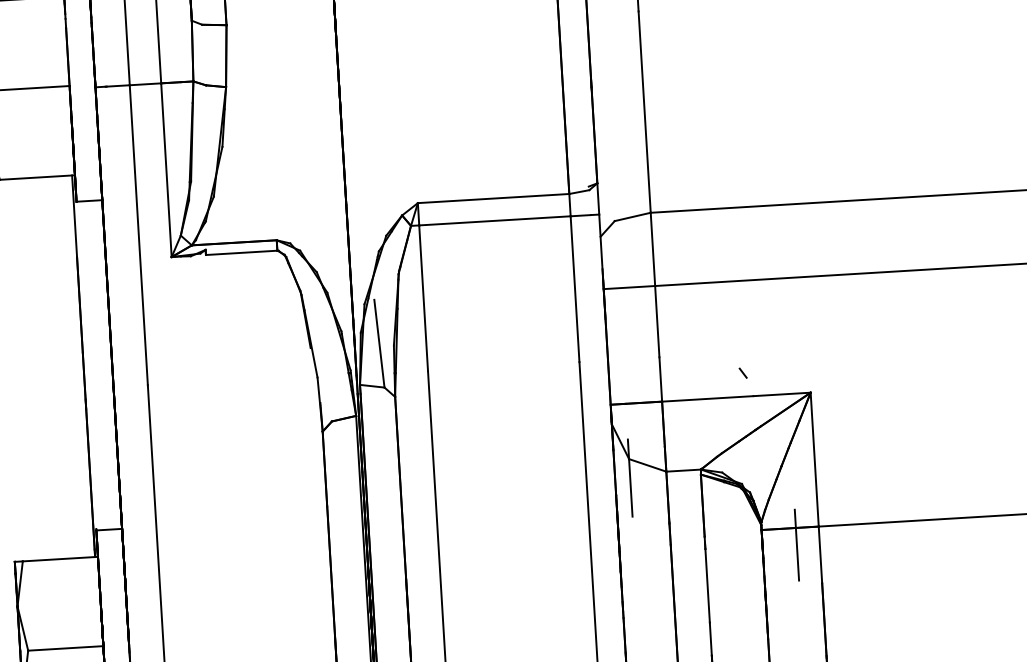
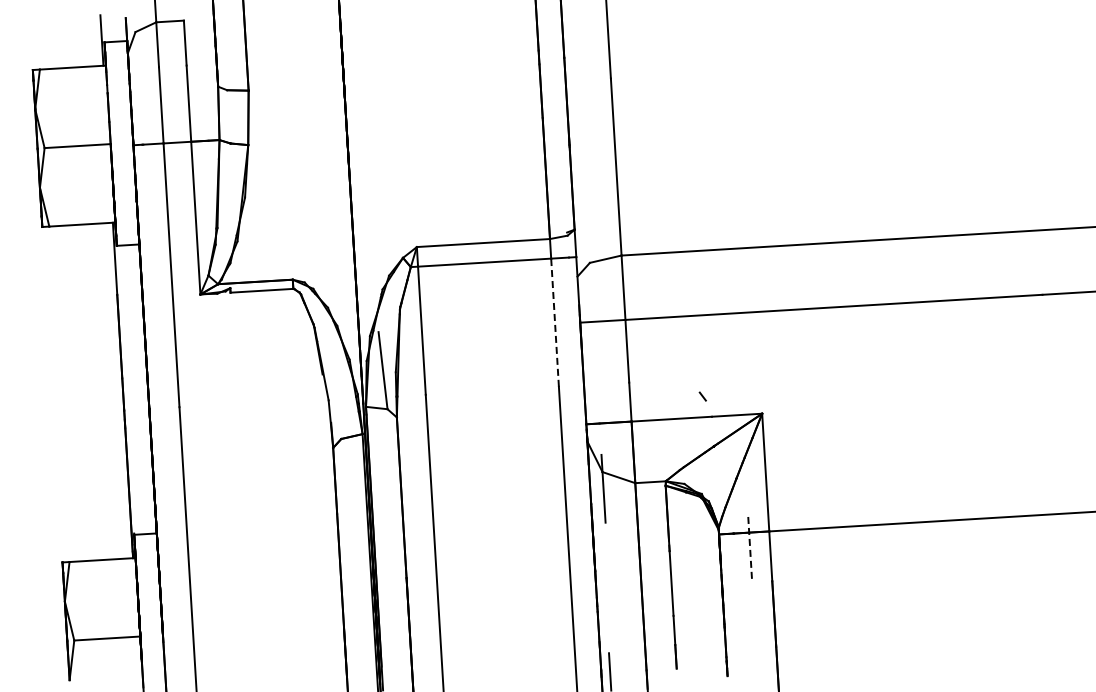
line: (575, 288) -> (555, 322), solid -> dashed
line: (797, 544) -> (750, 547), solid -> dashed

